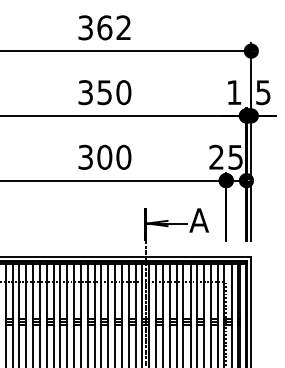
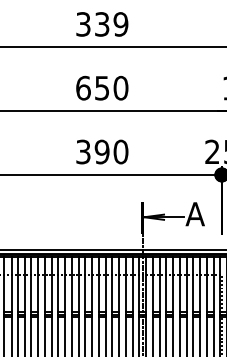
text: (114, 27) -> (111, 24), 362 -> 339
text: (85, 92) -> (83, 88), 350 -> 650
text: (104, 157) -> (101, 152), 300 -> 390

